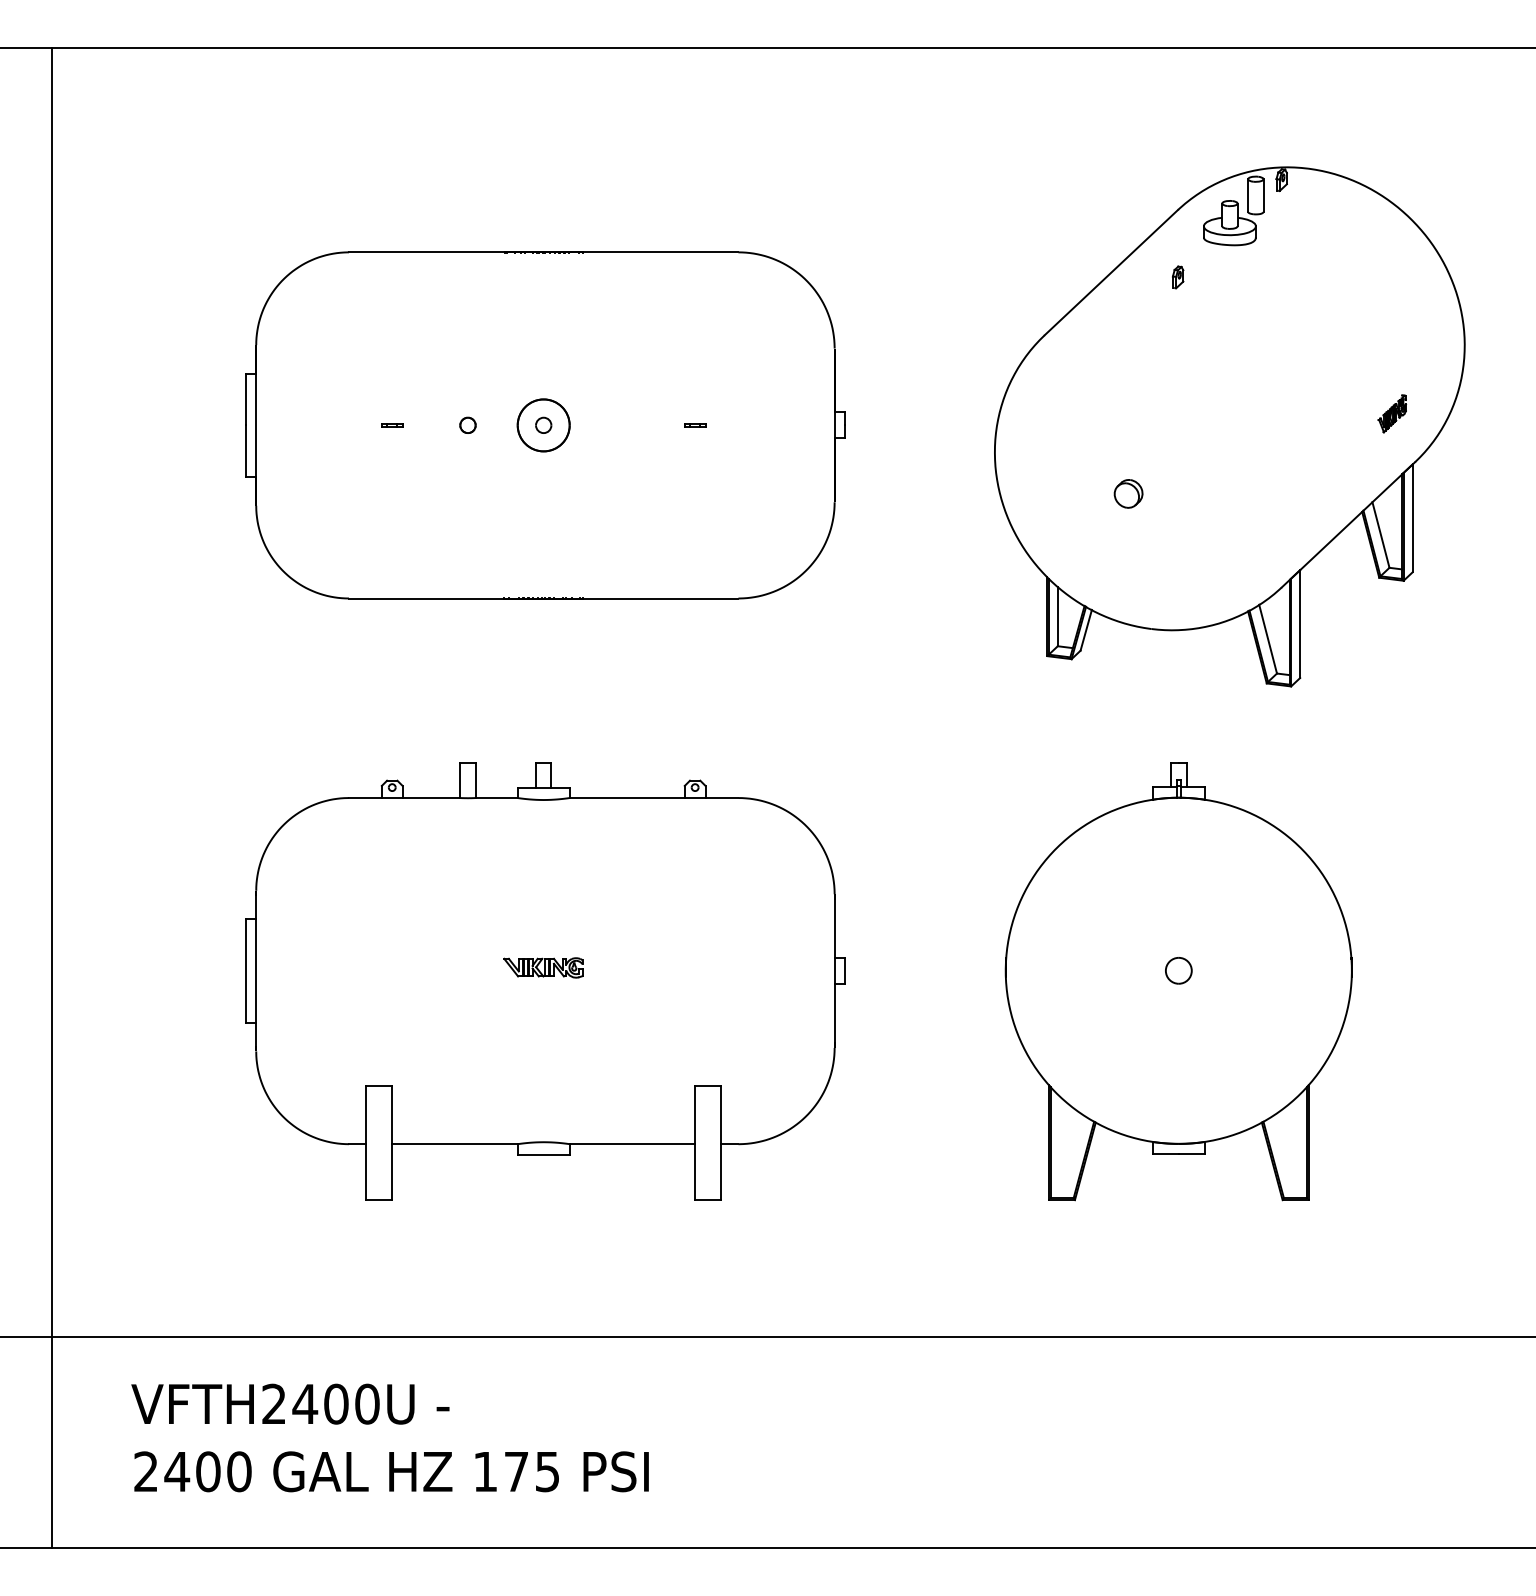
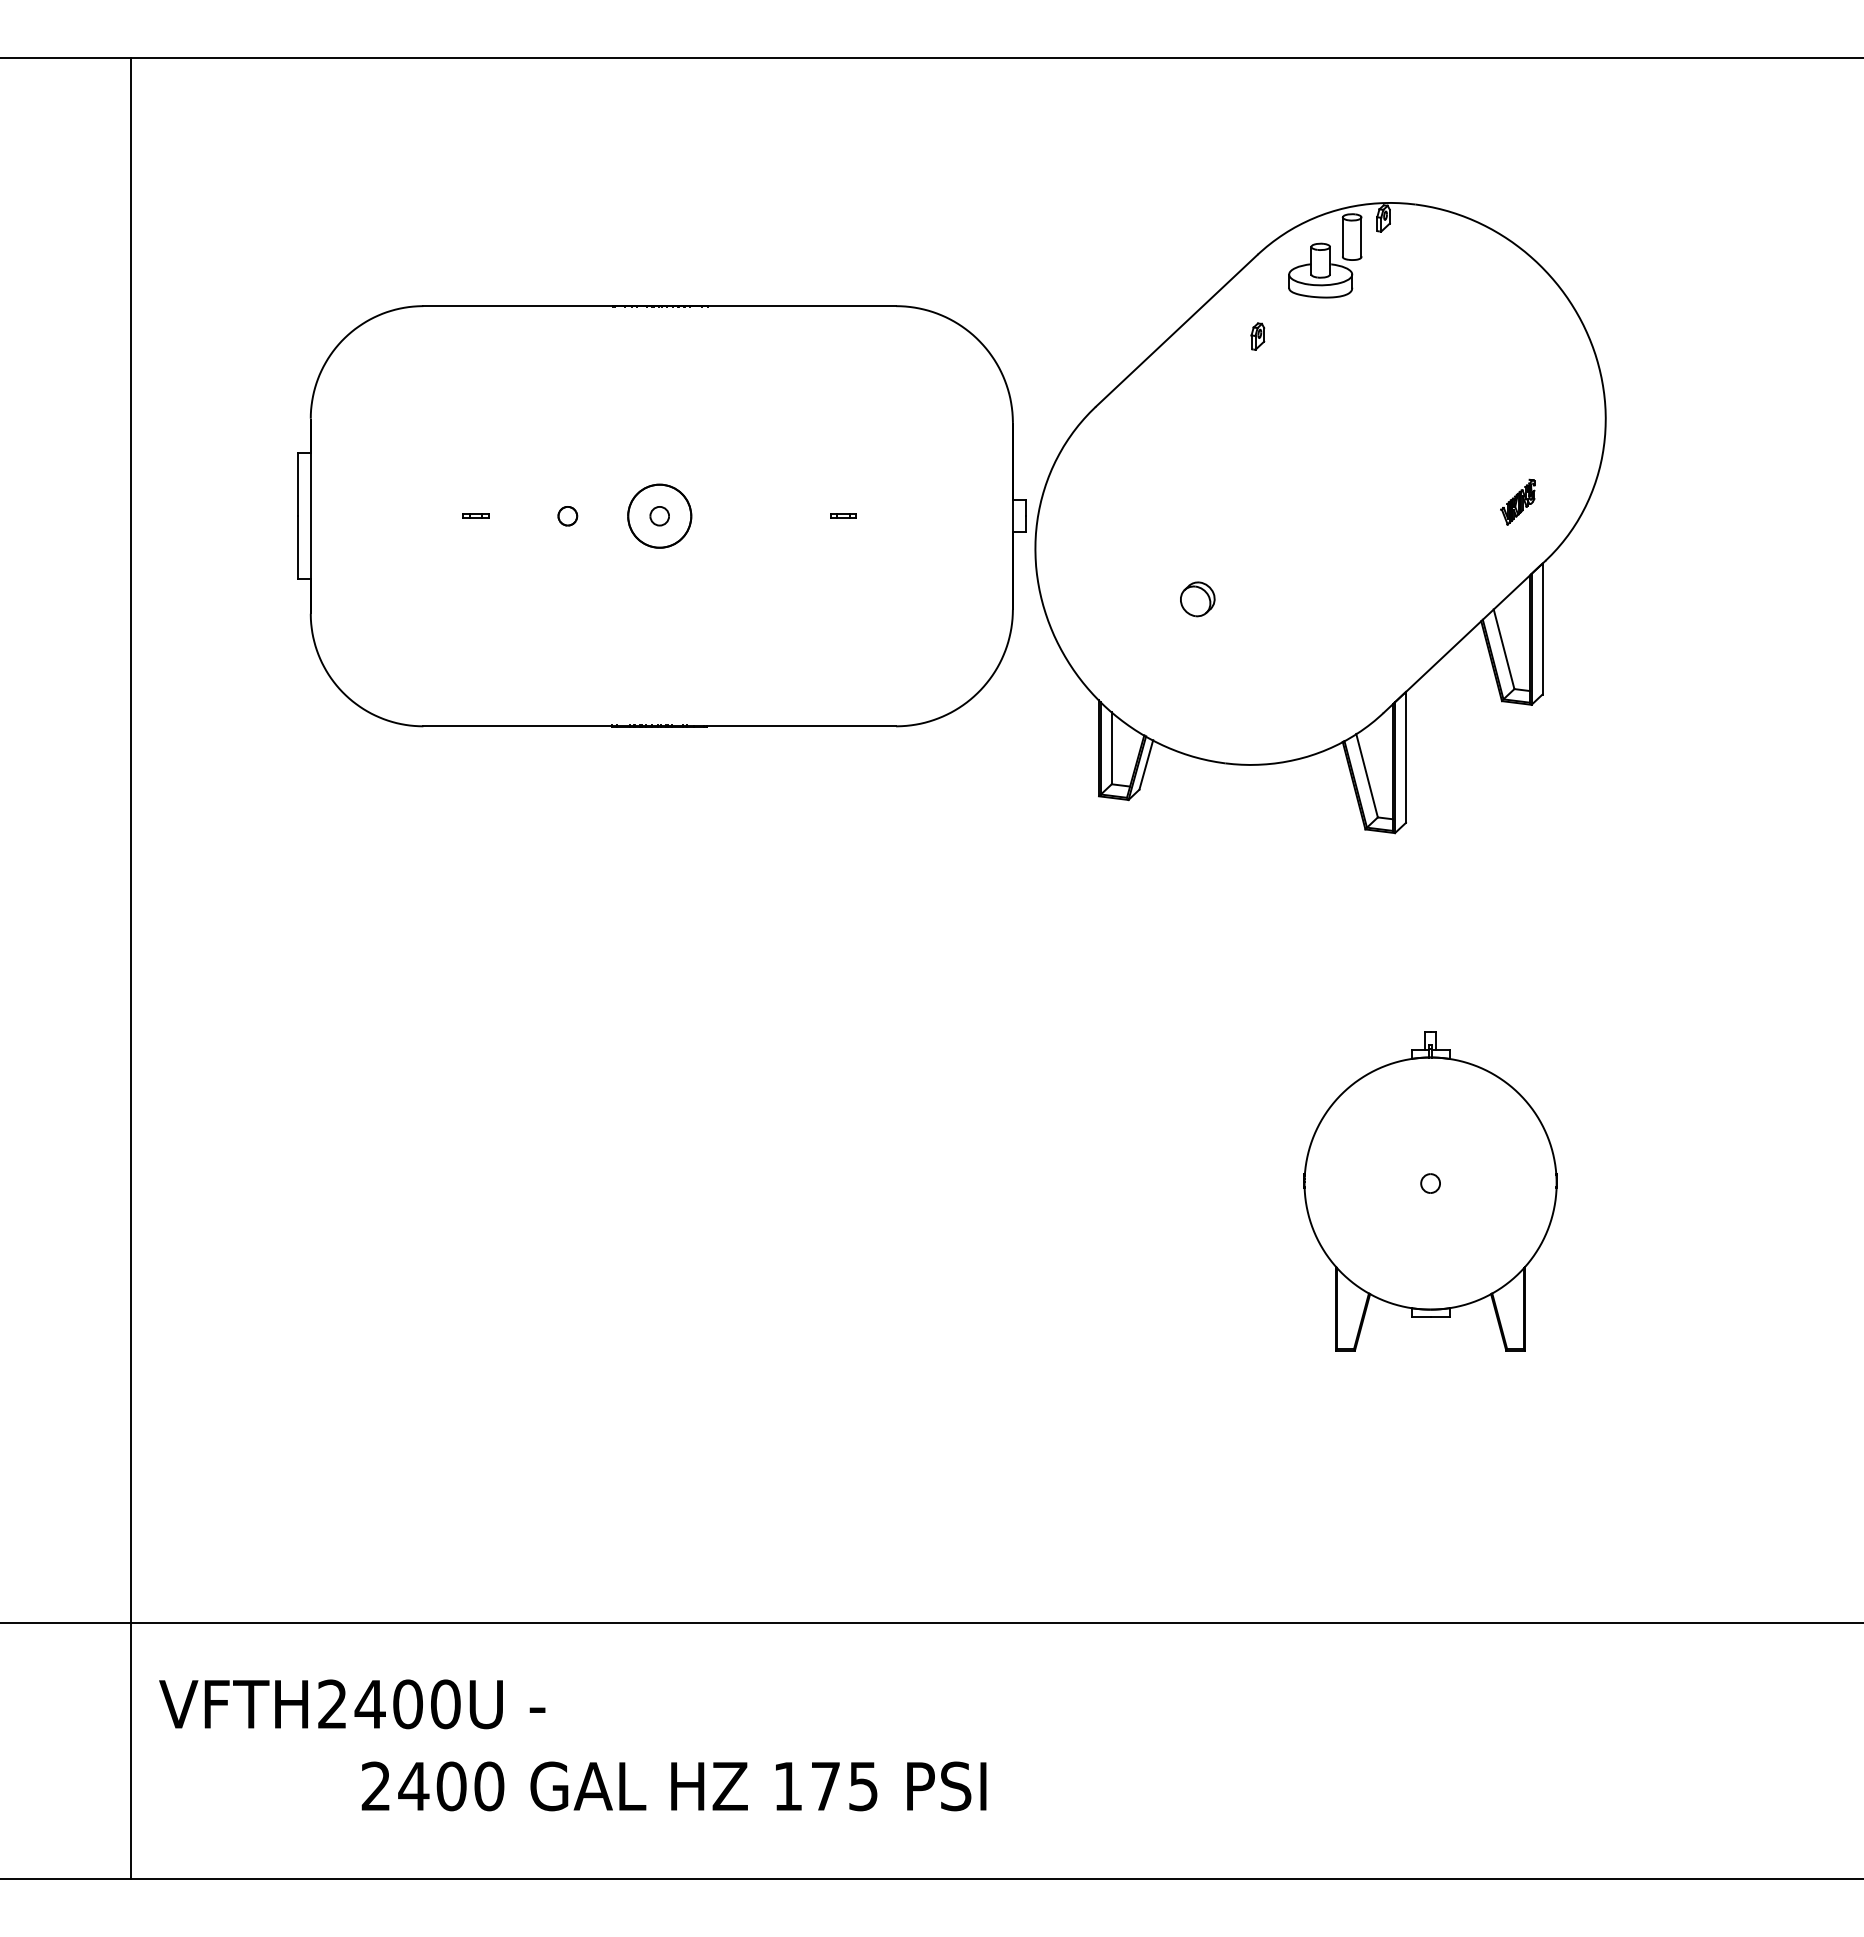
part: (1229, 427) -> (1320, 518), moved
line: (51, 798) -> (131, 968), moved
part: (545, 981) -> (661, 1191), removed
part: (1178, 981) -> (1430, 1191), size x0.6
text: (391, 1471) -> (673, 1786), moved

